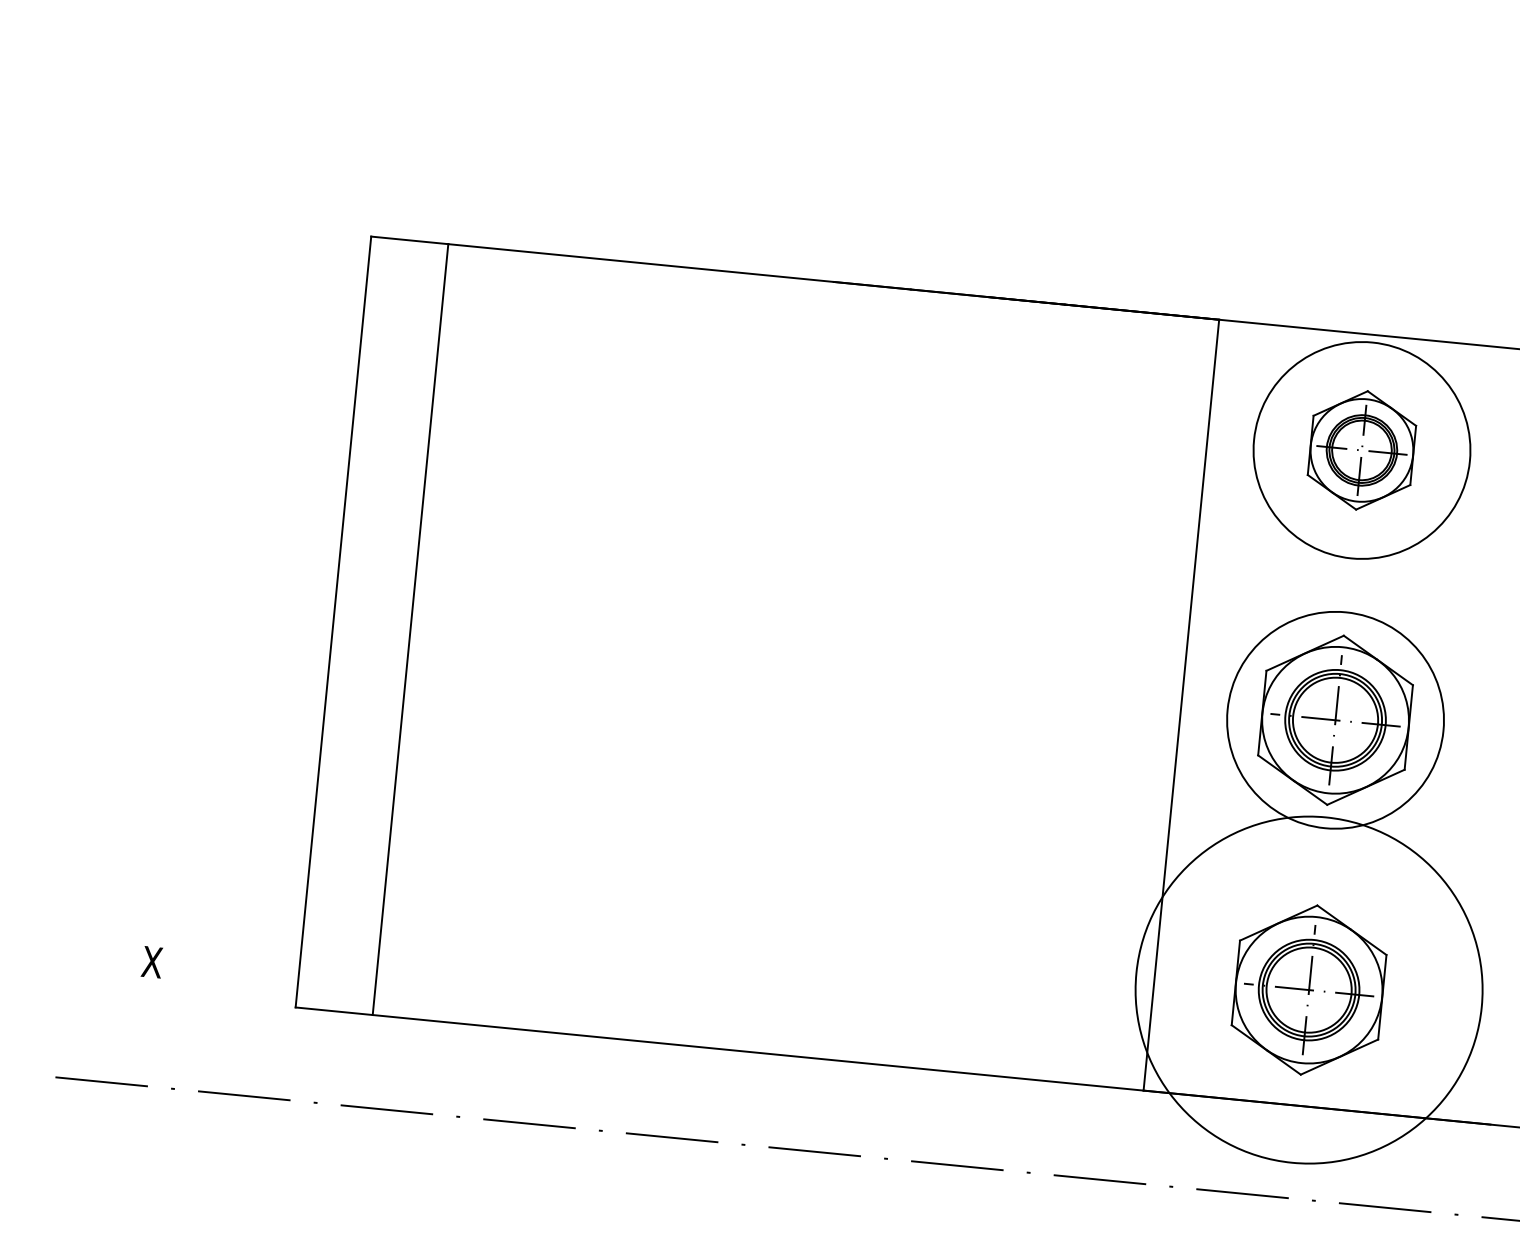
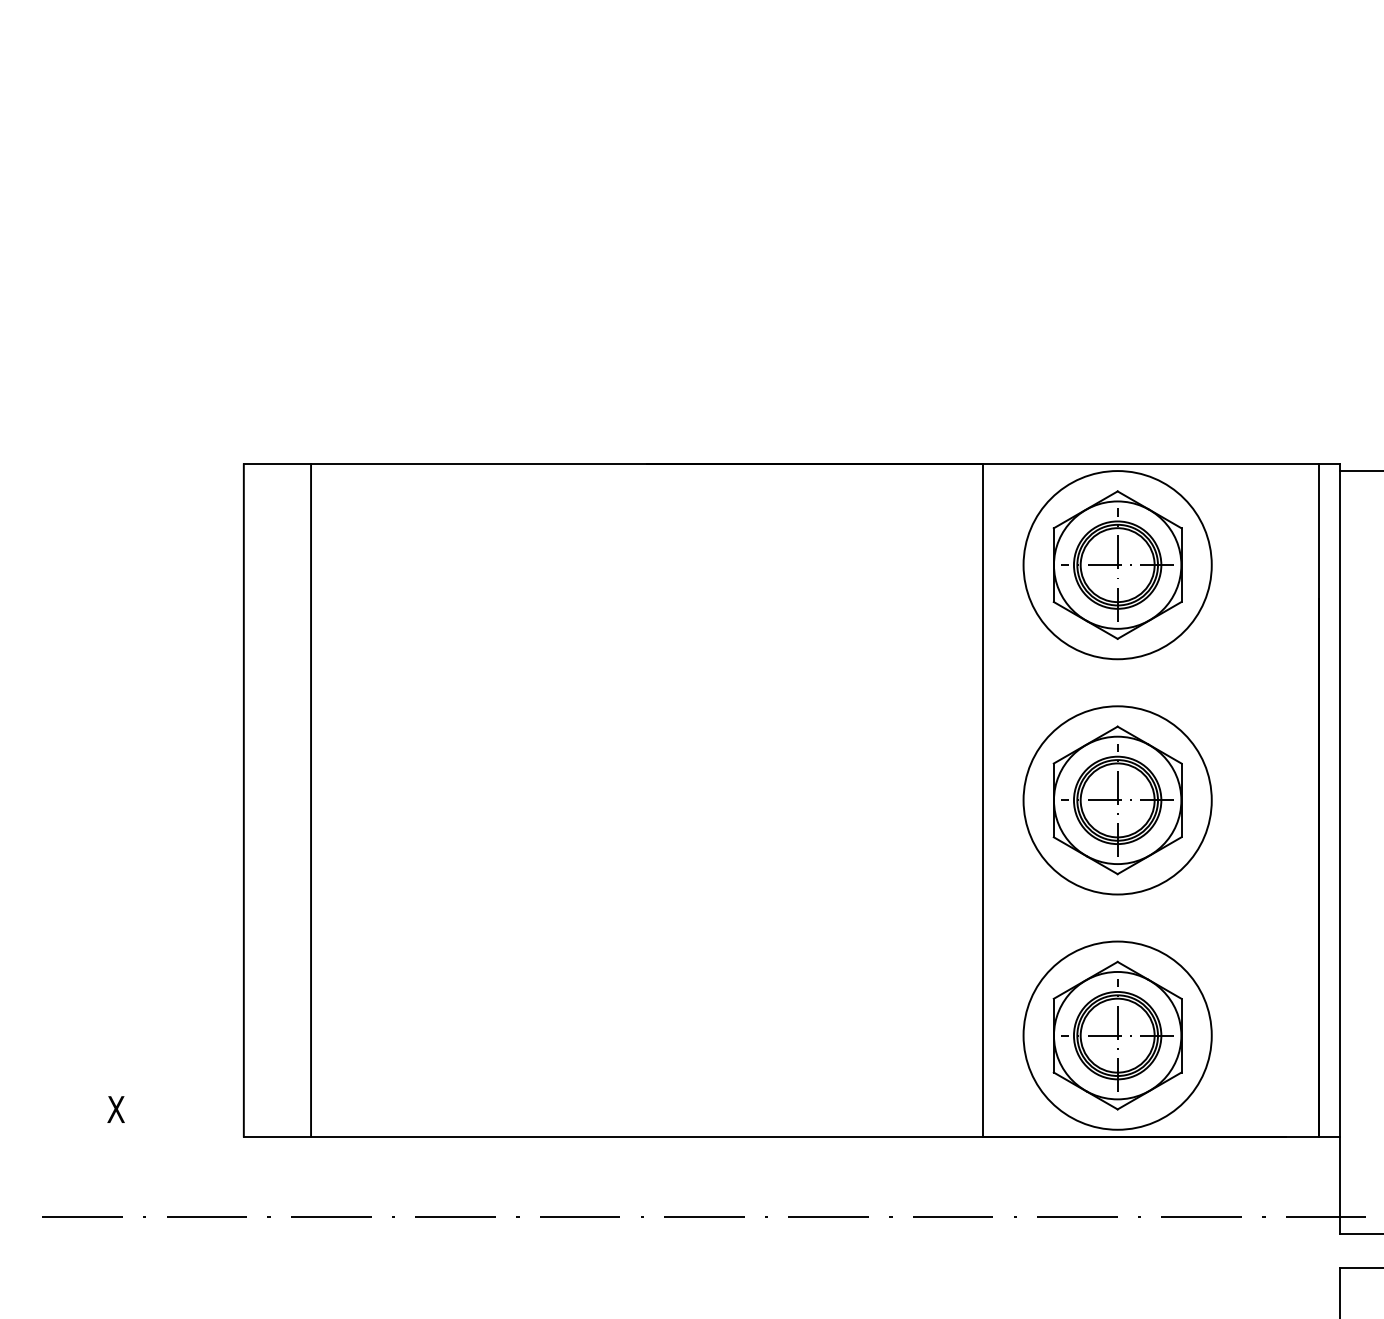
part: (1361, 449) -> (1117, 564), size x1.43
circle: (1308, 989) -> (1117, 1035), size x0.62

